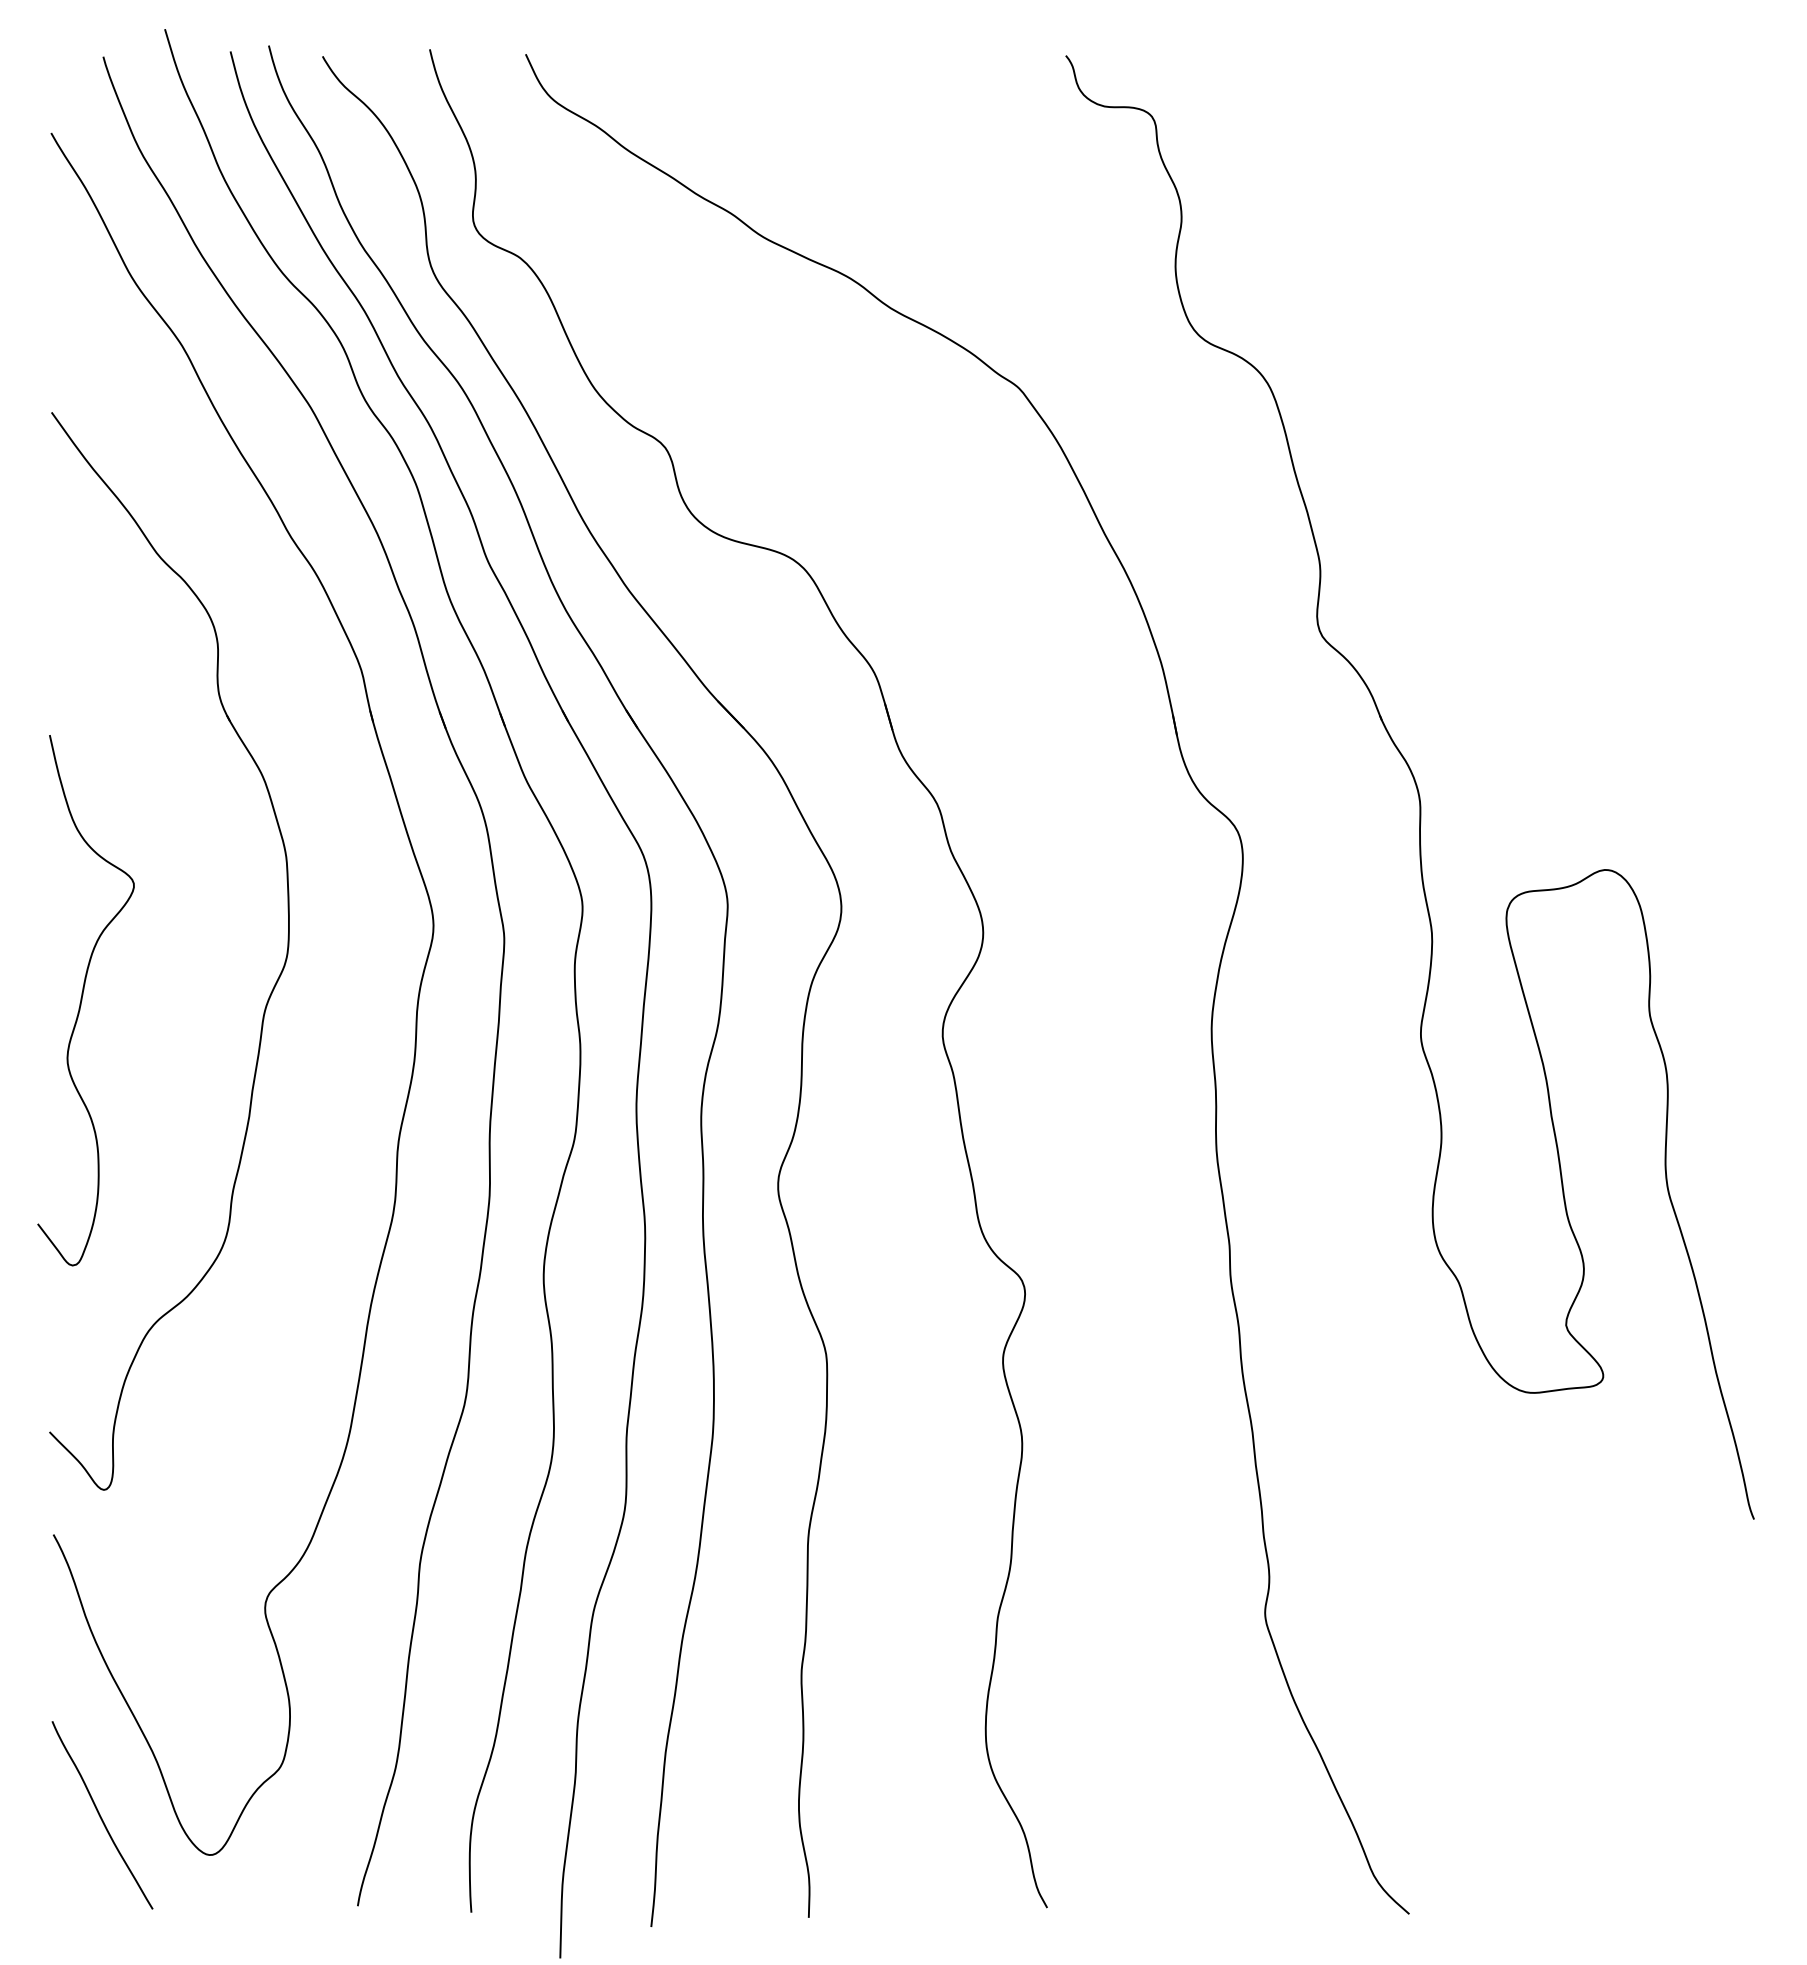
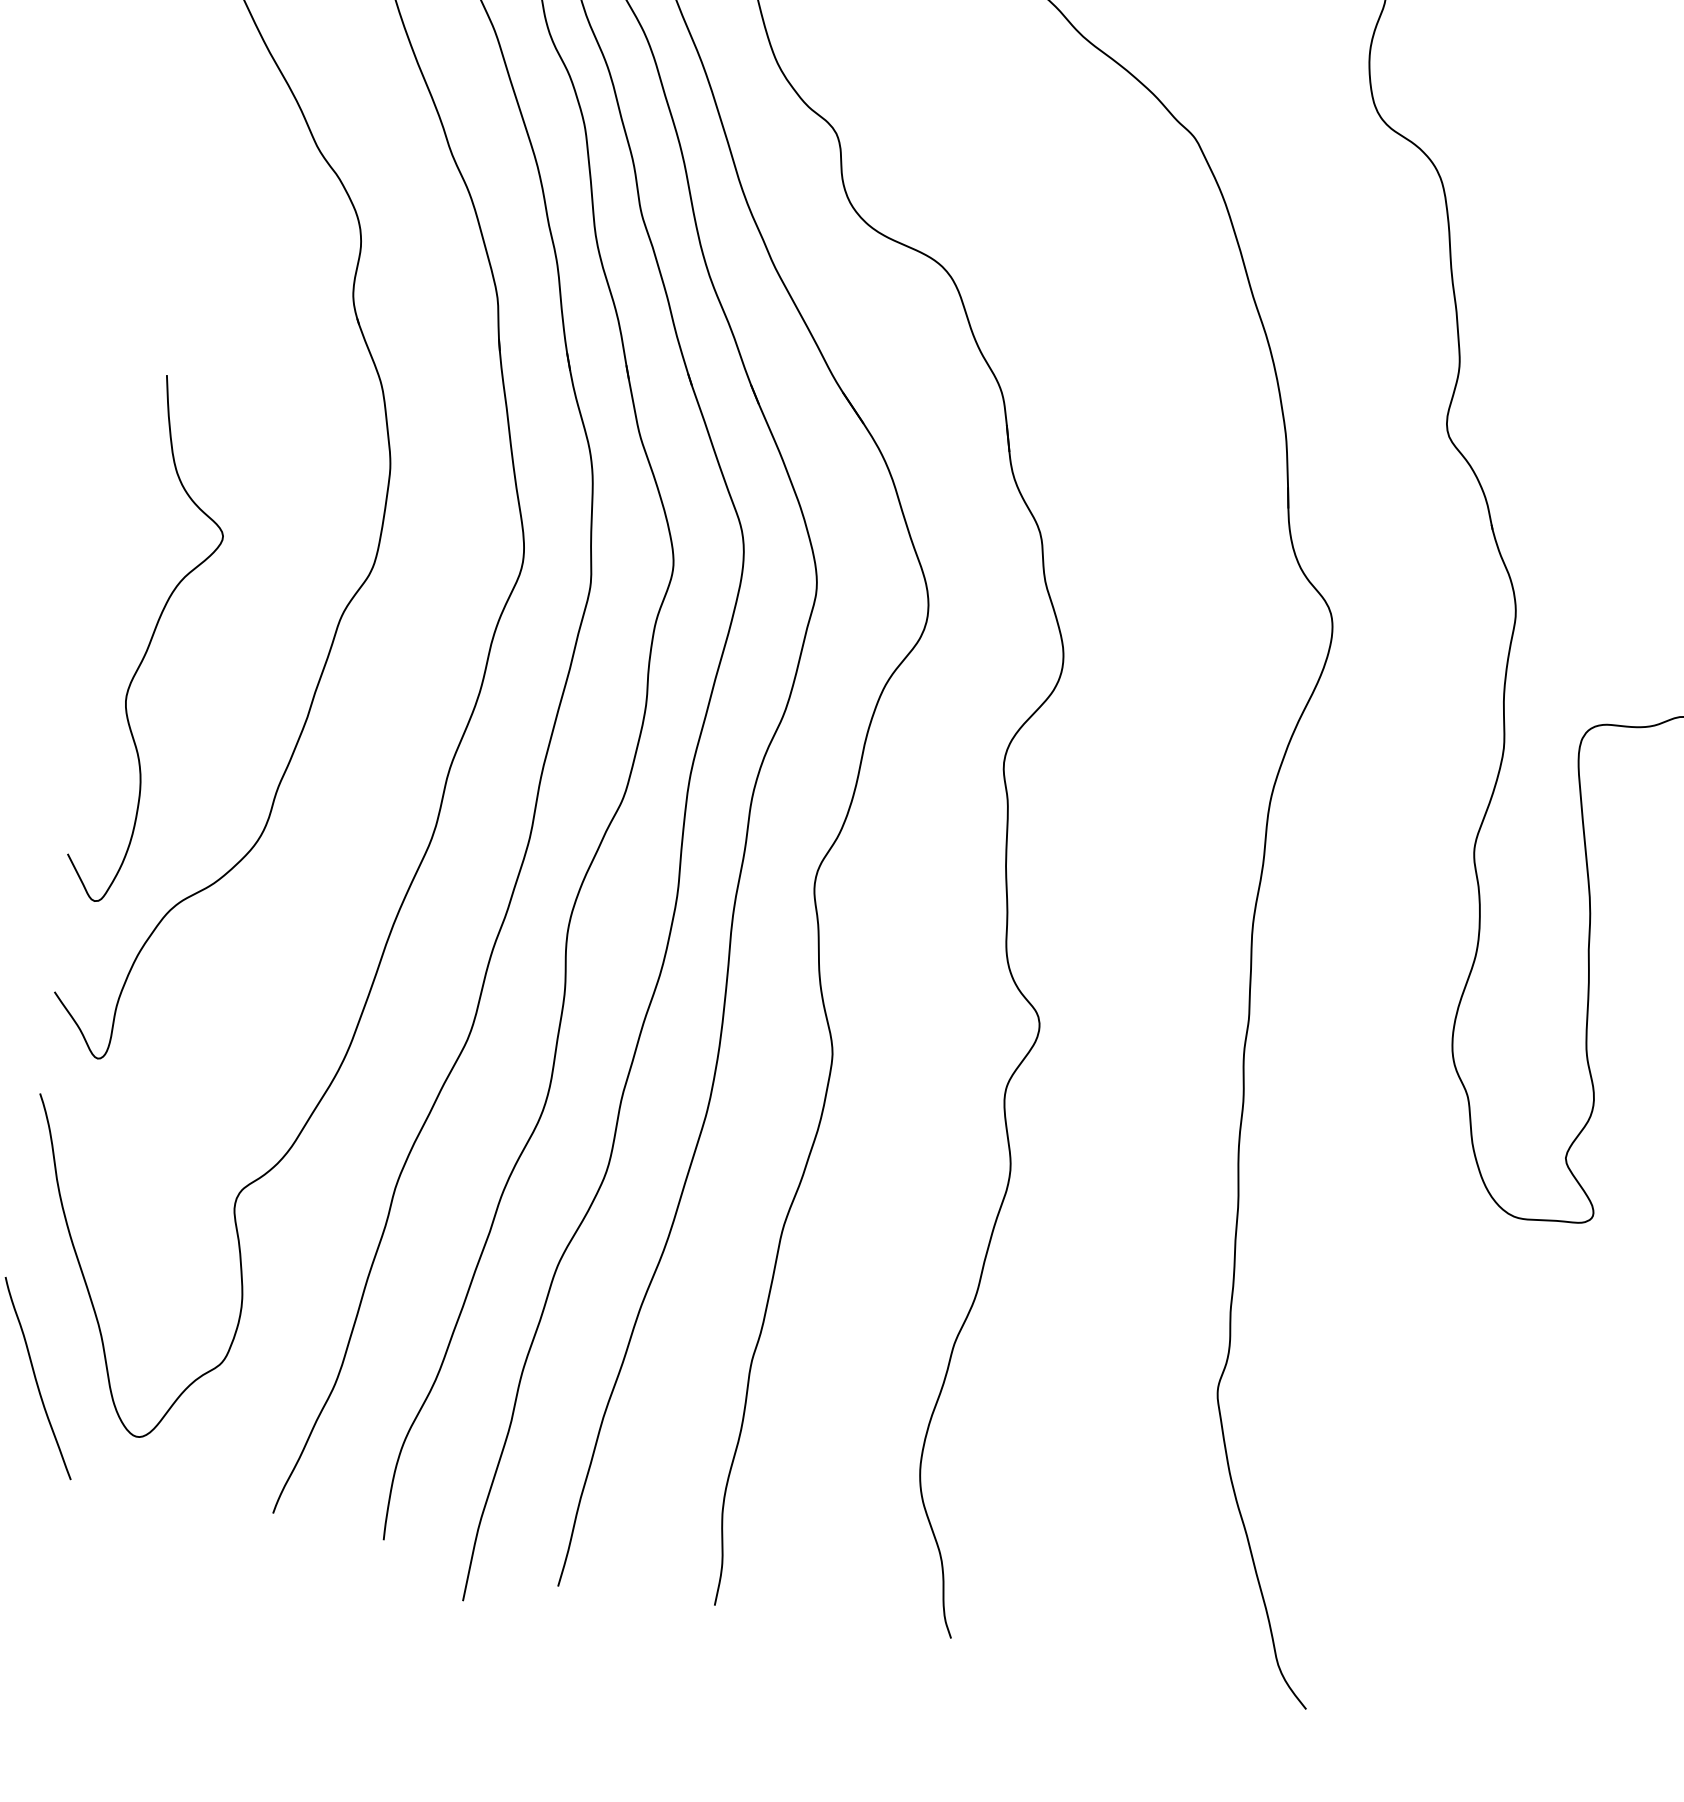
curve: (82, 1000) -> (151, 642), moved

